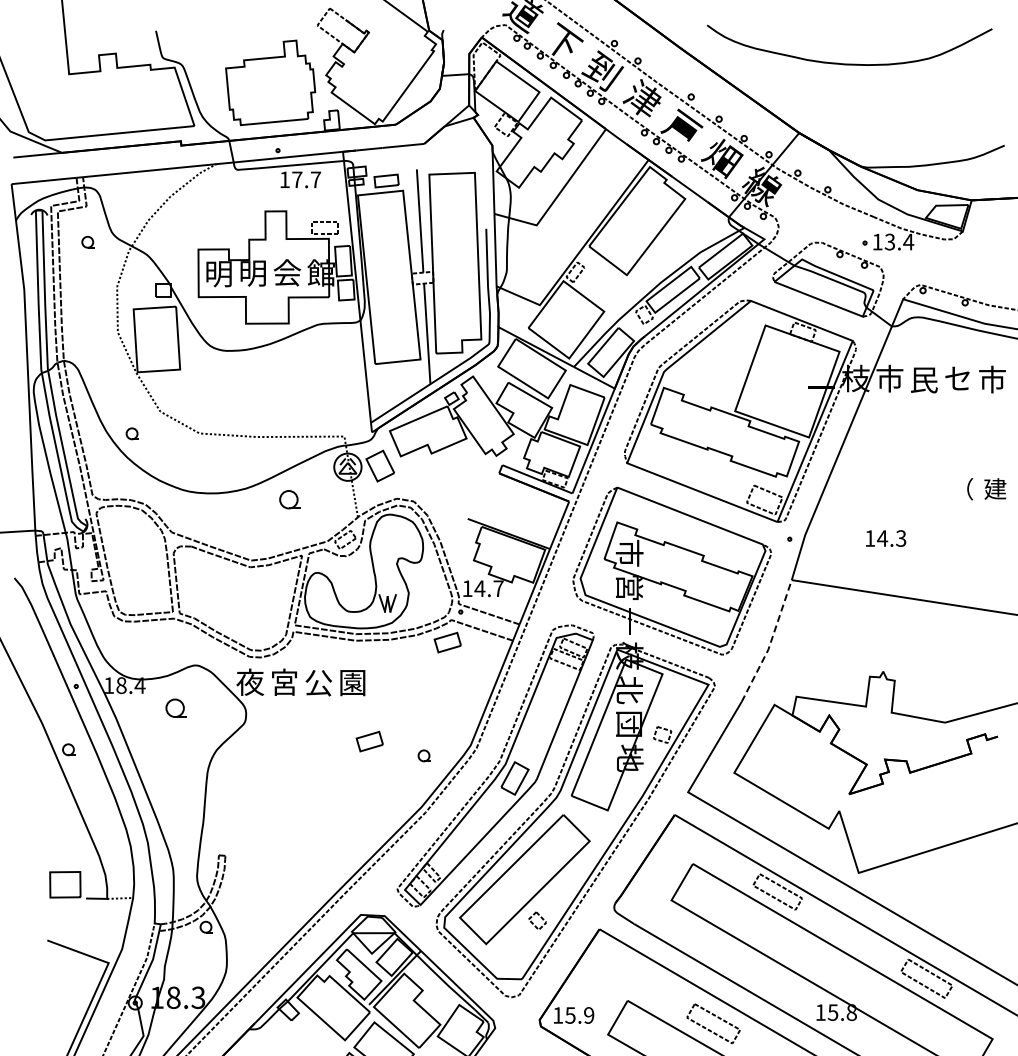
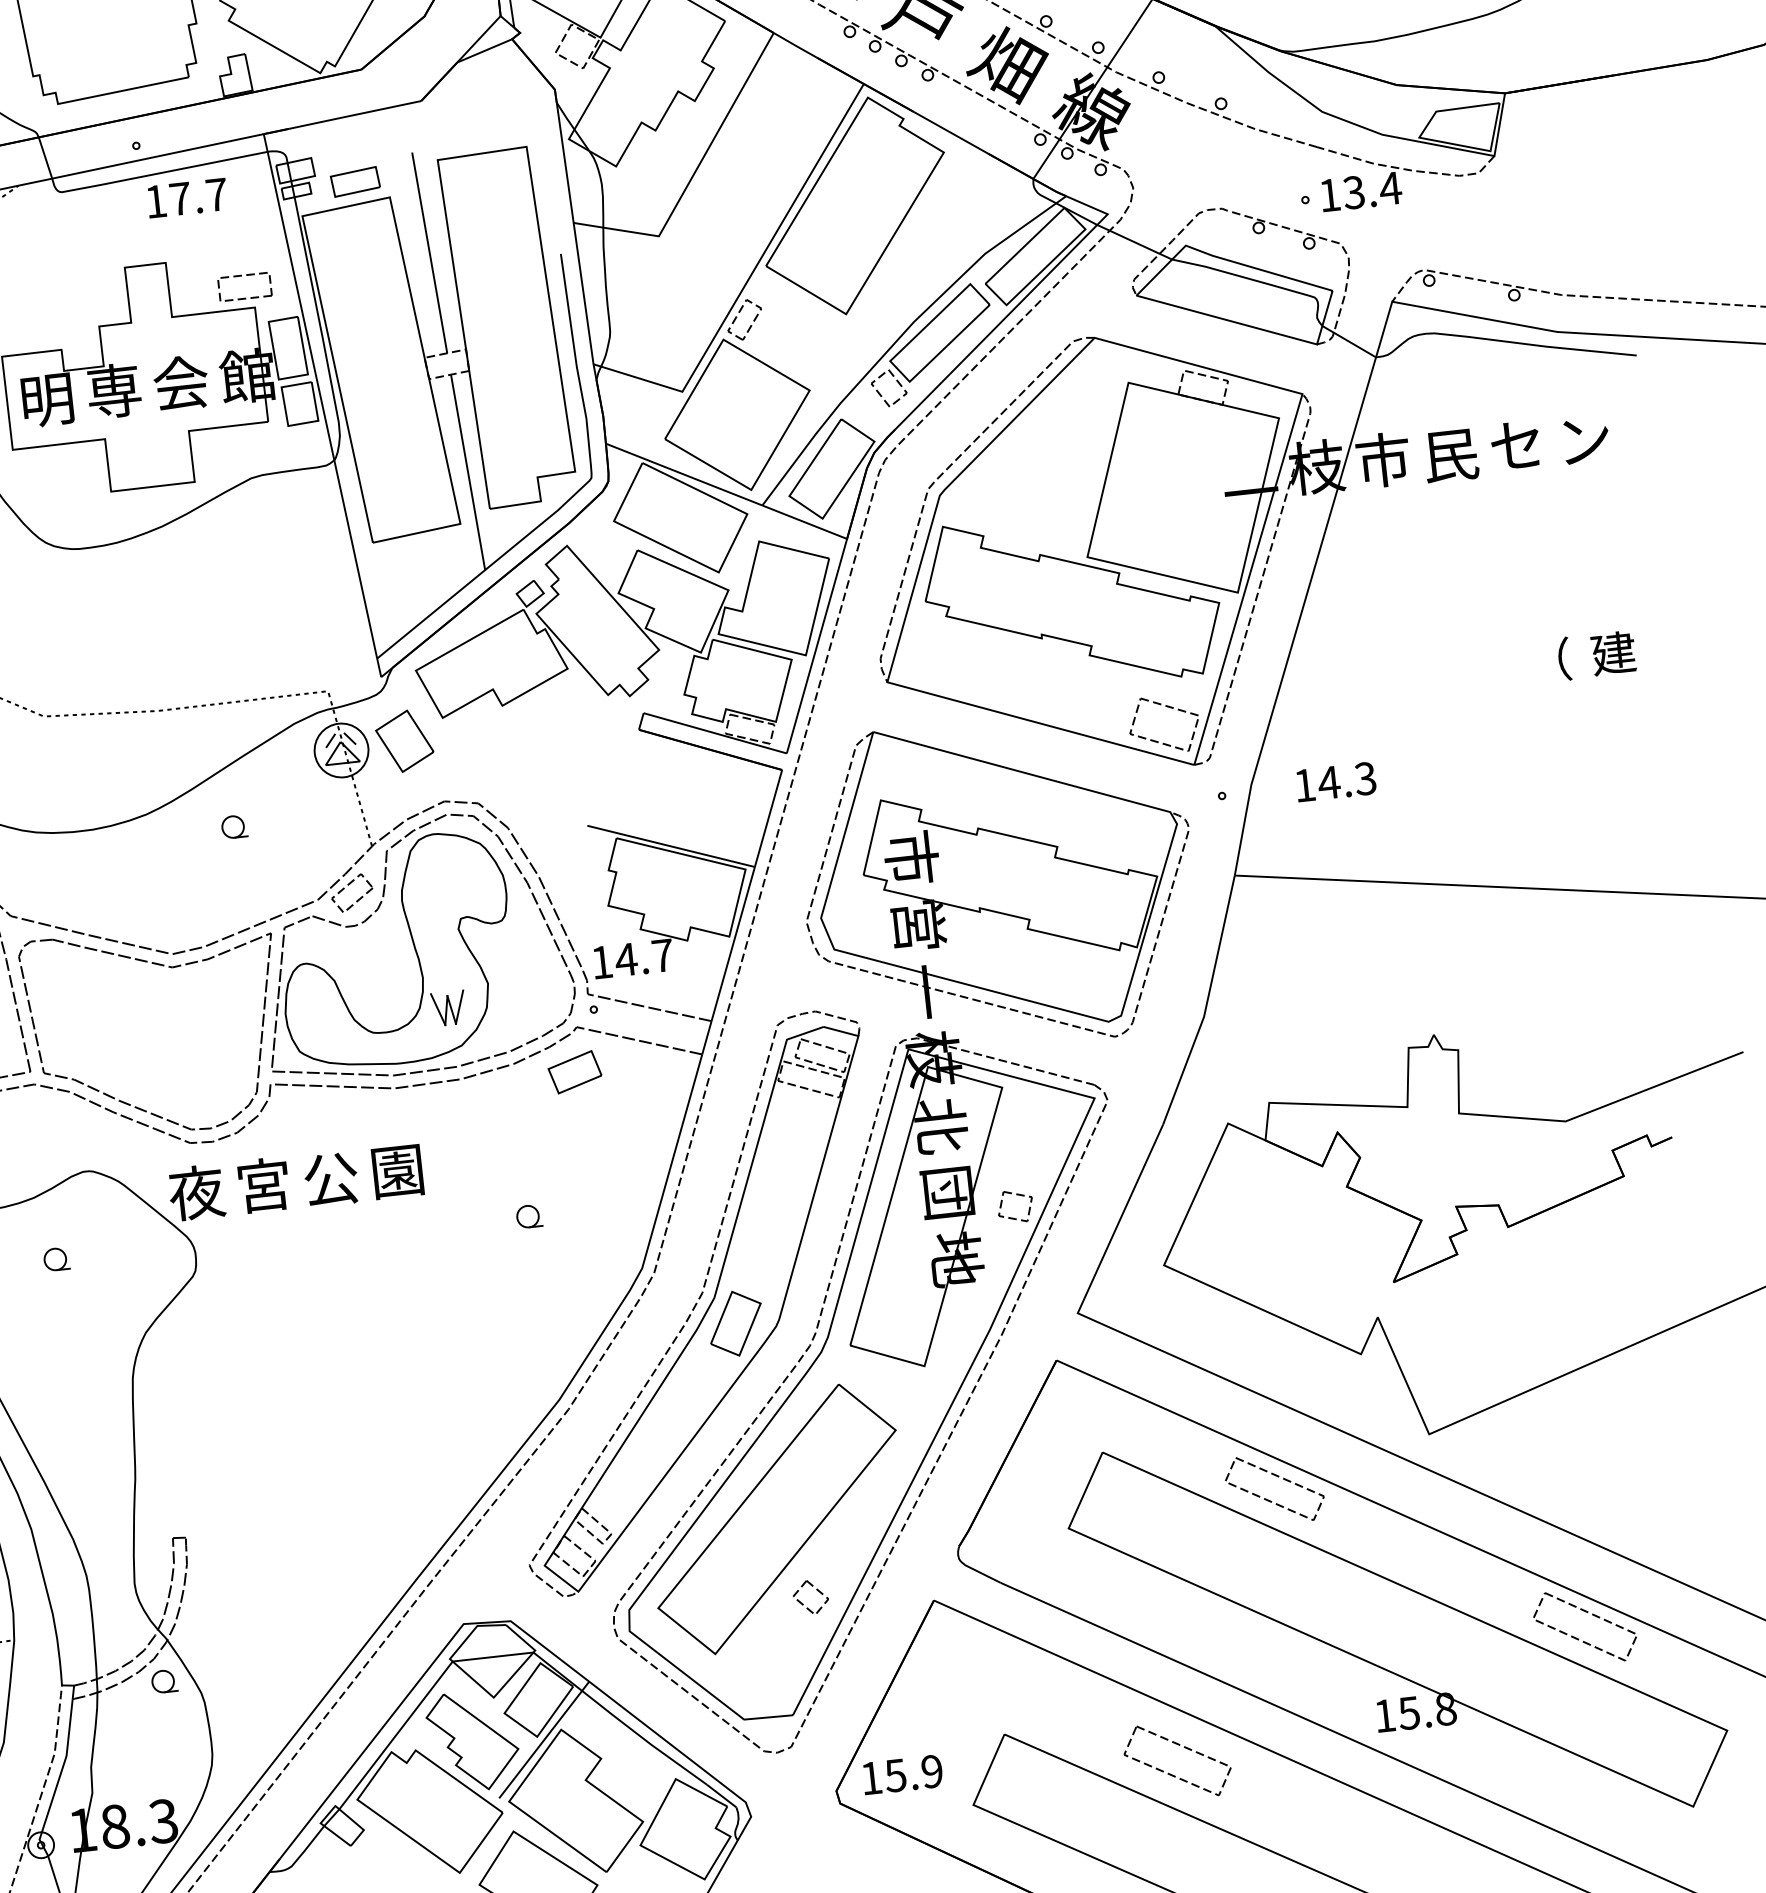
text: (252, 272) -> (112, 389), 明 -> 専
text: (992, 379) -> (1584, 439), 市 -> ン
part: (288, 499) -> (232, 826), size x0.62
text: (886, 538) -> (1336, 781), moved
line: (770, 643) -> (1206, 1004), dashed -> solid
part: (174, 707) -> (54, 1258), size x0.62
part: (369, 741) -> (443, 1282), removed
part: (423, 755) -> (526, 1216), moved

